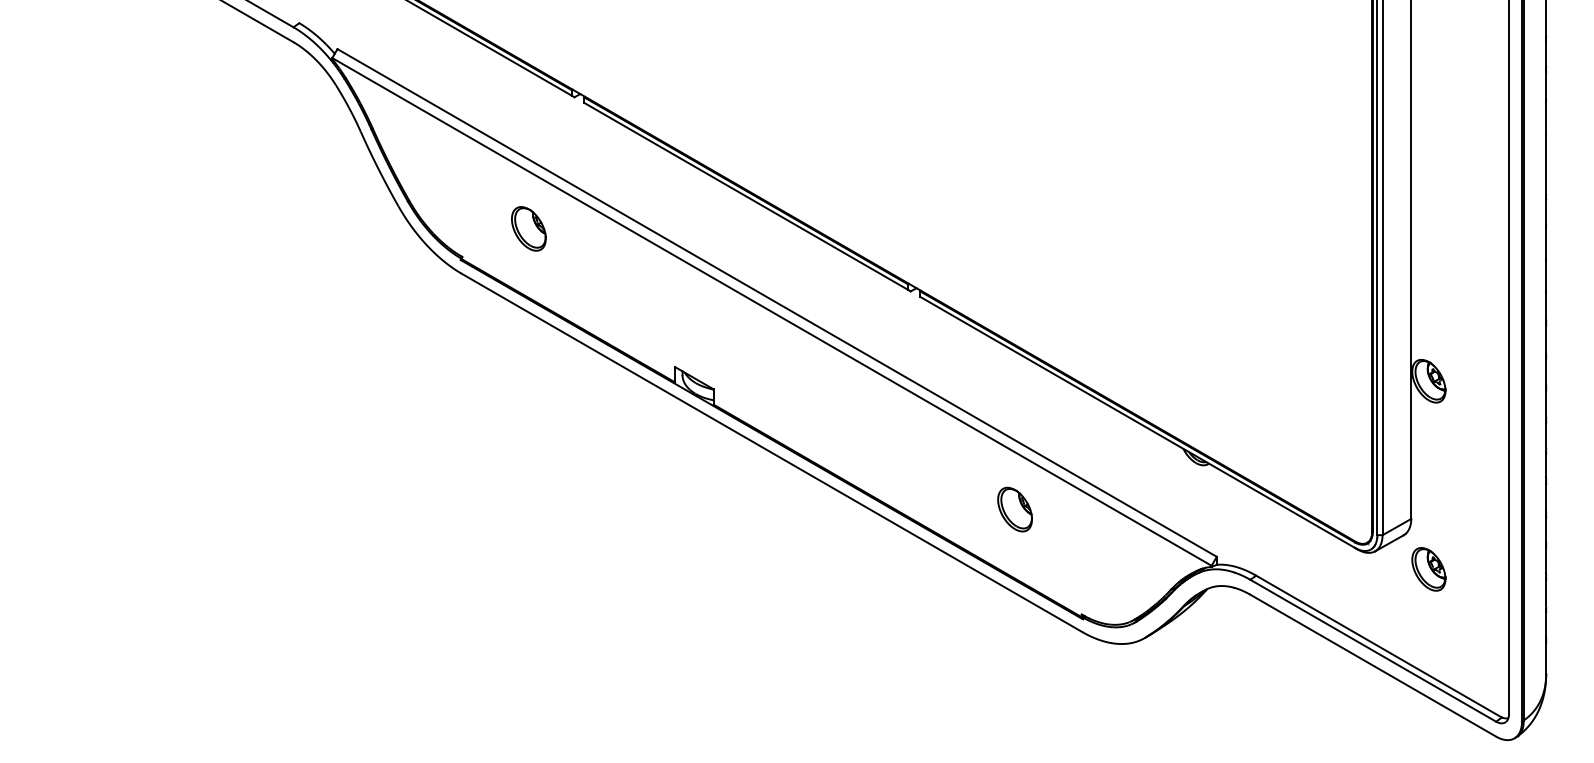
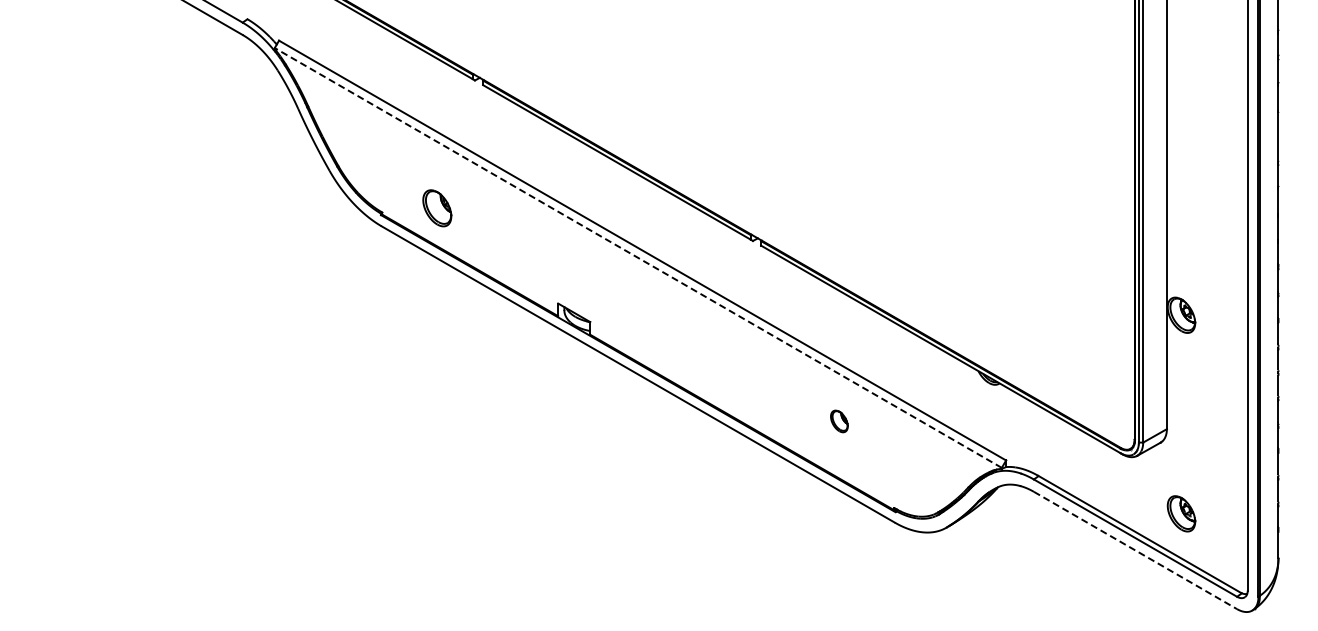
part: (529, 229) -> (437, 208), moved
line: (772, 311) -> (638, 257), solid -> dashed
part: (1015, 509) -> (839, 421), size x0.6
part: (1428, 568) -> (1181, 513), moved
line: (1373, 665) -> (1135, 550), solid -> dashed

